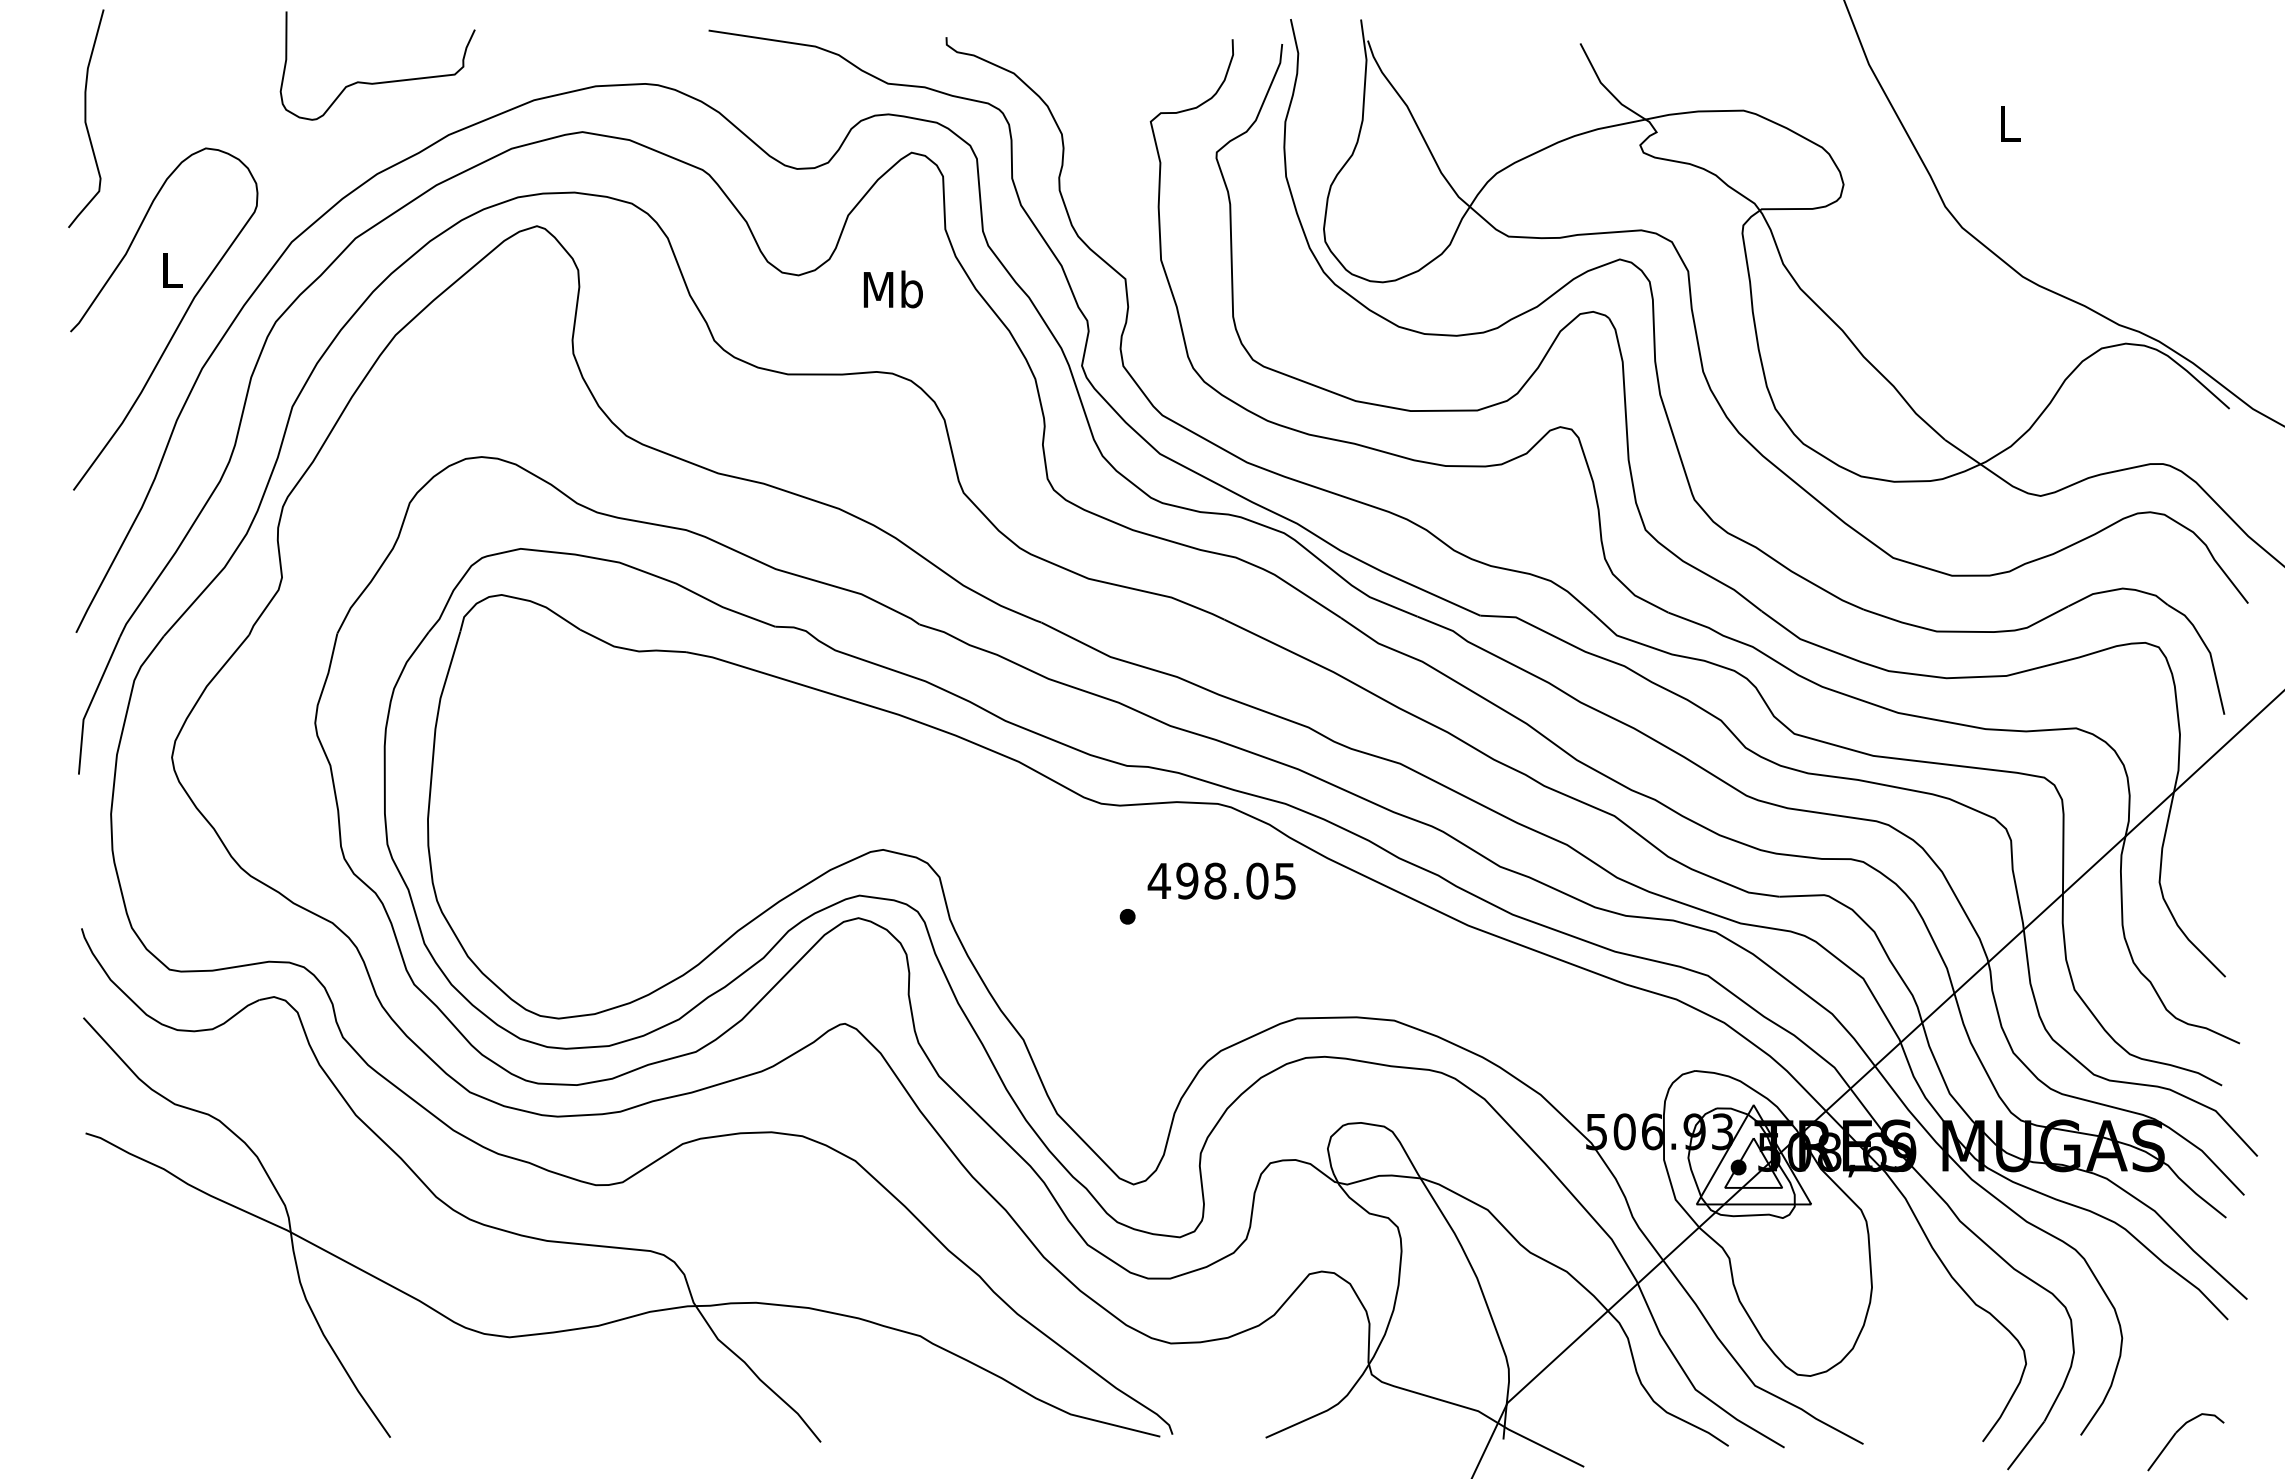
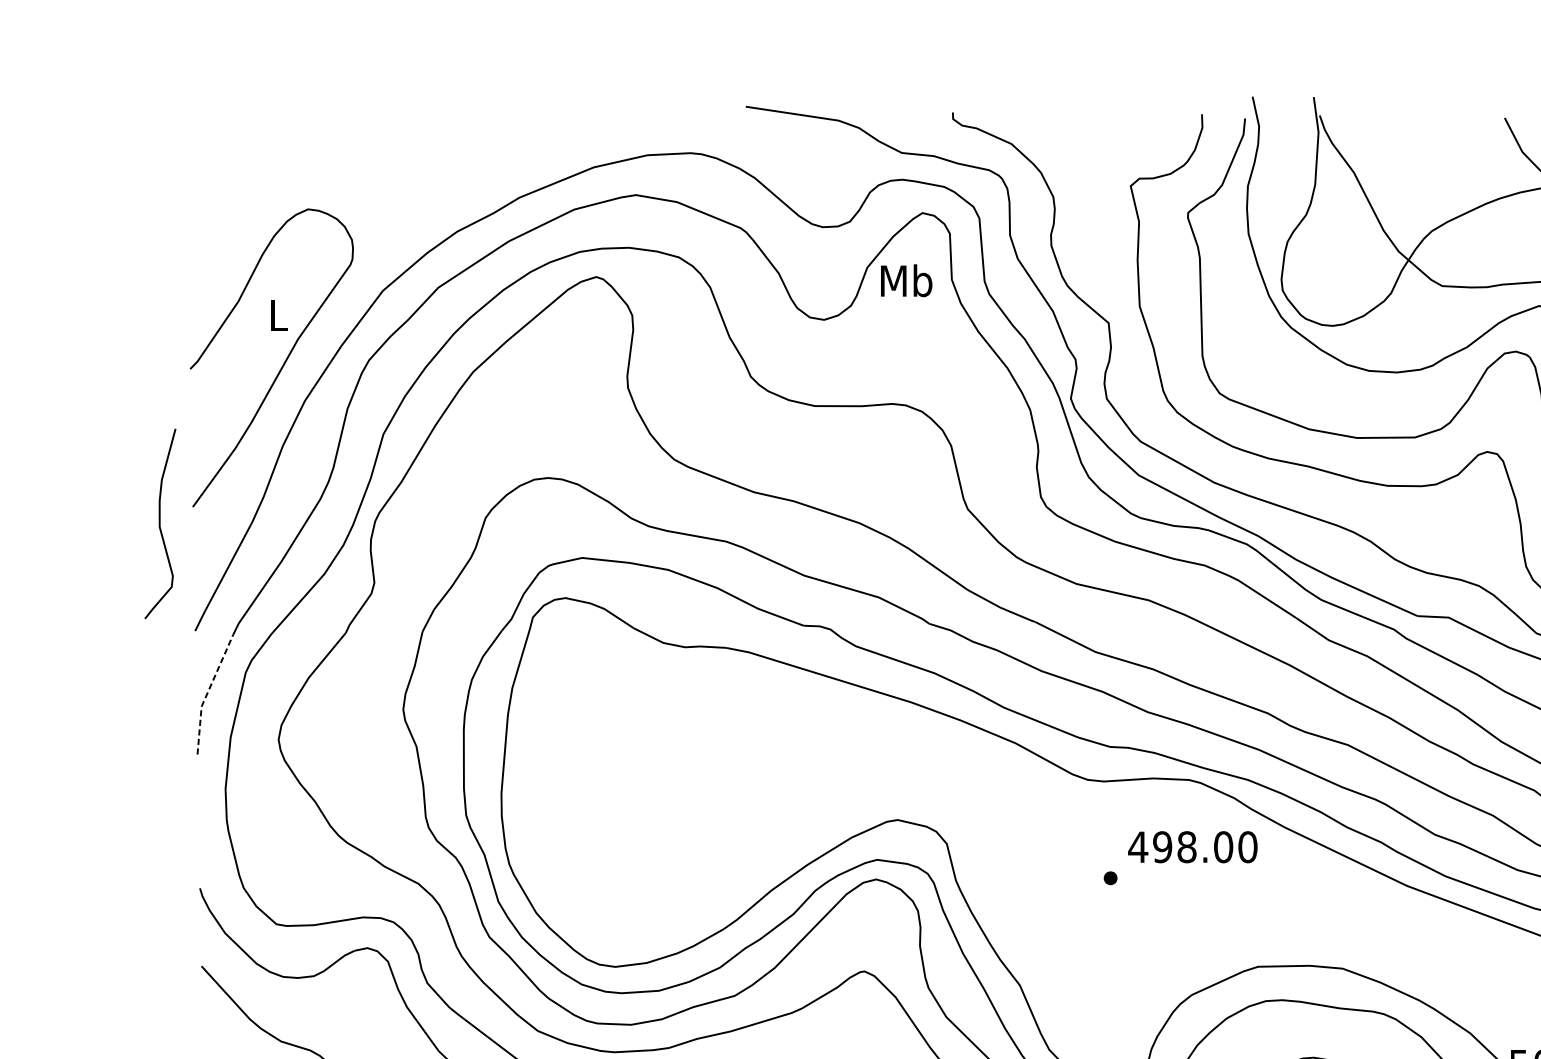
curve: (381, 81) -> (461, 151), removed
curve: (86, 118) -> (160, 523), moved
text: (892, 289) -> (905, 280), moved
line: (90, 704) -> (207, 693), solid -> dashed
text: (1285, 880) -> (1248, 846), 498.05 -> 498.00

